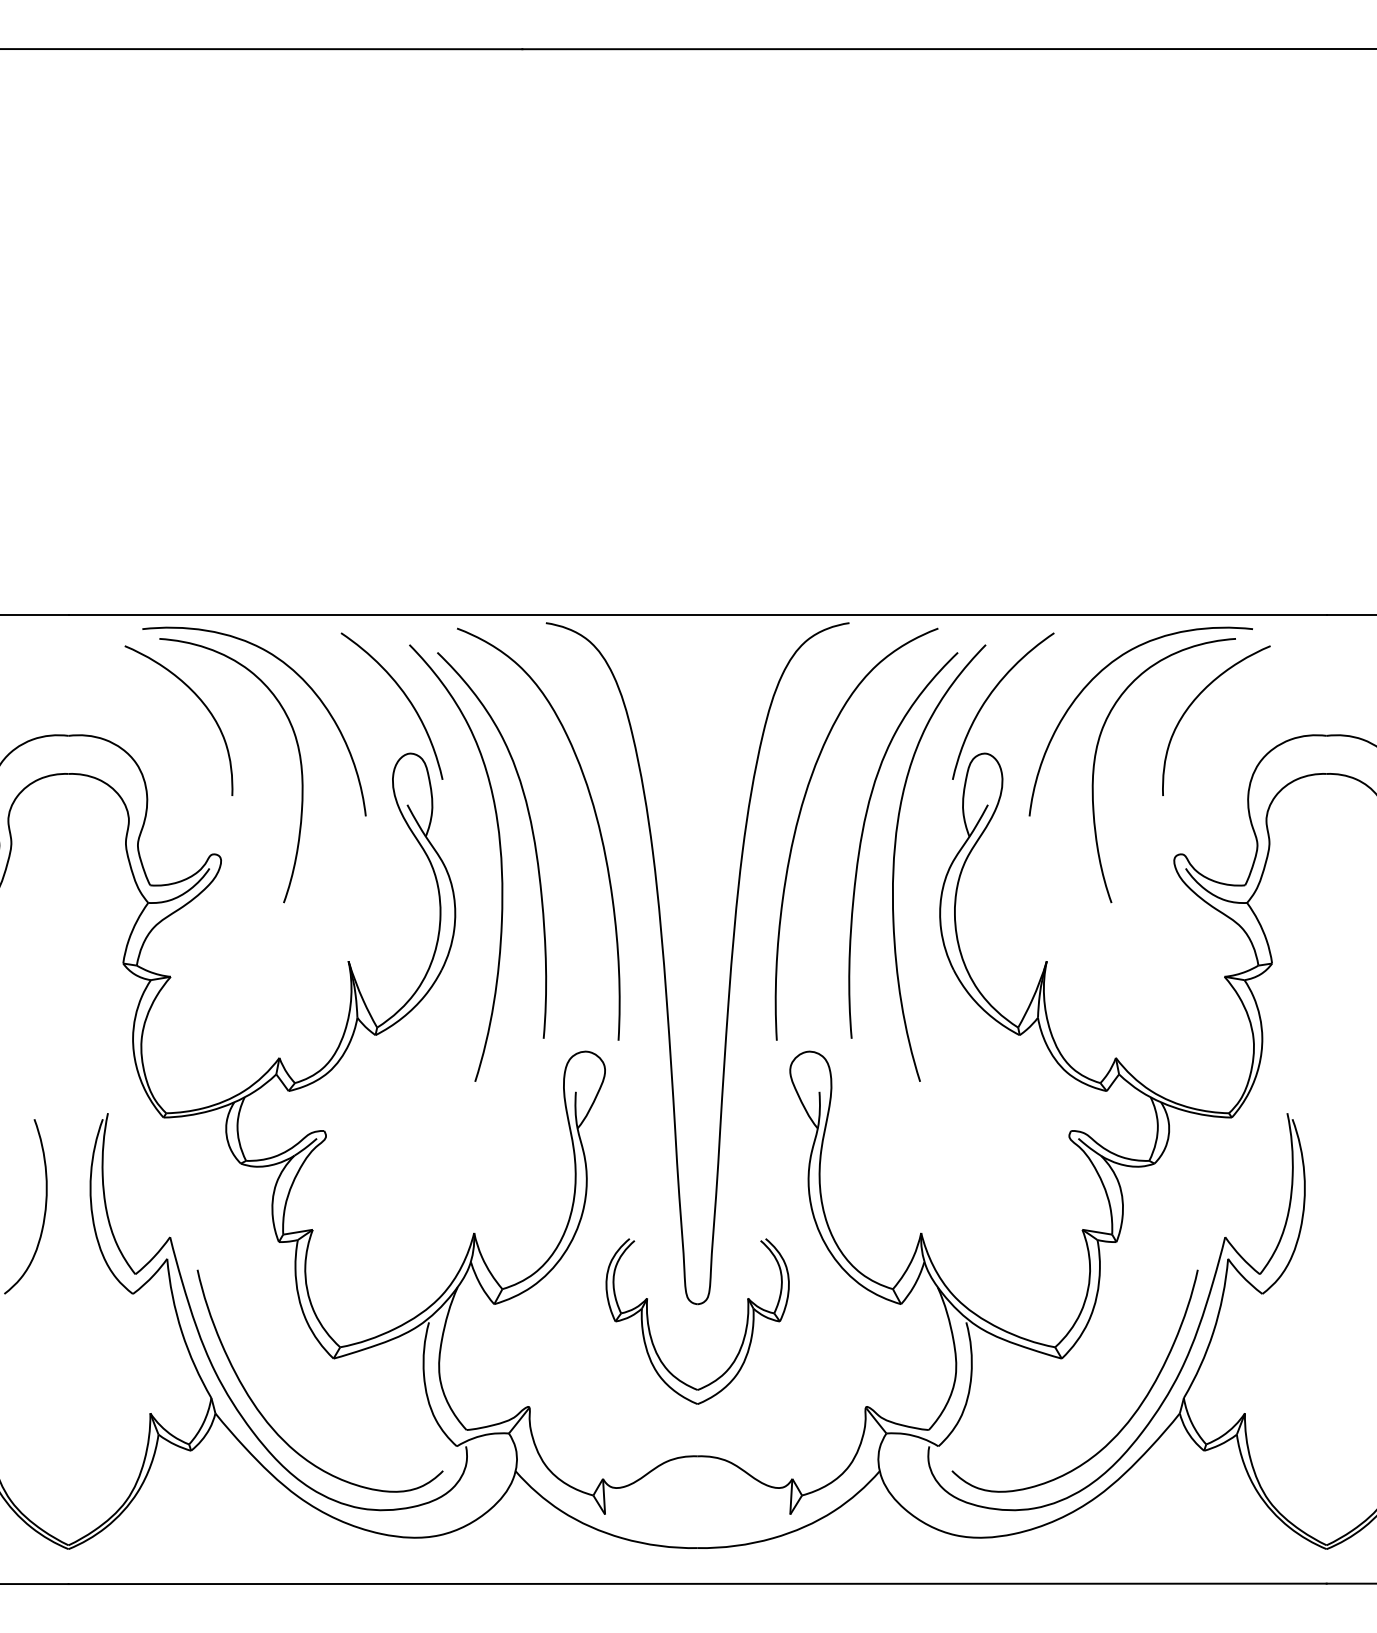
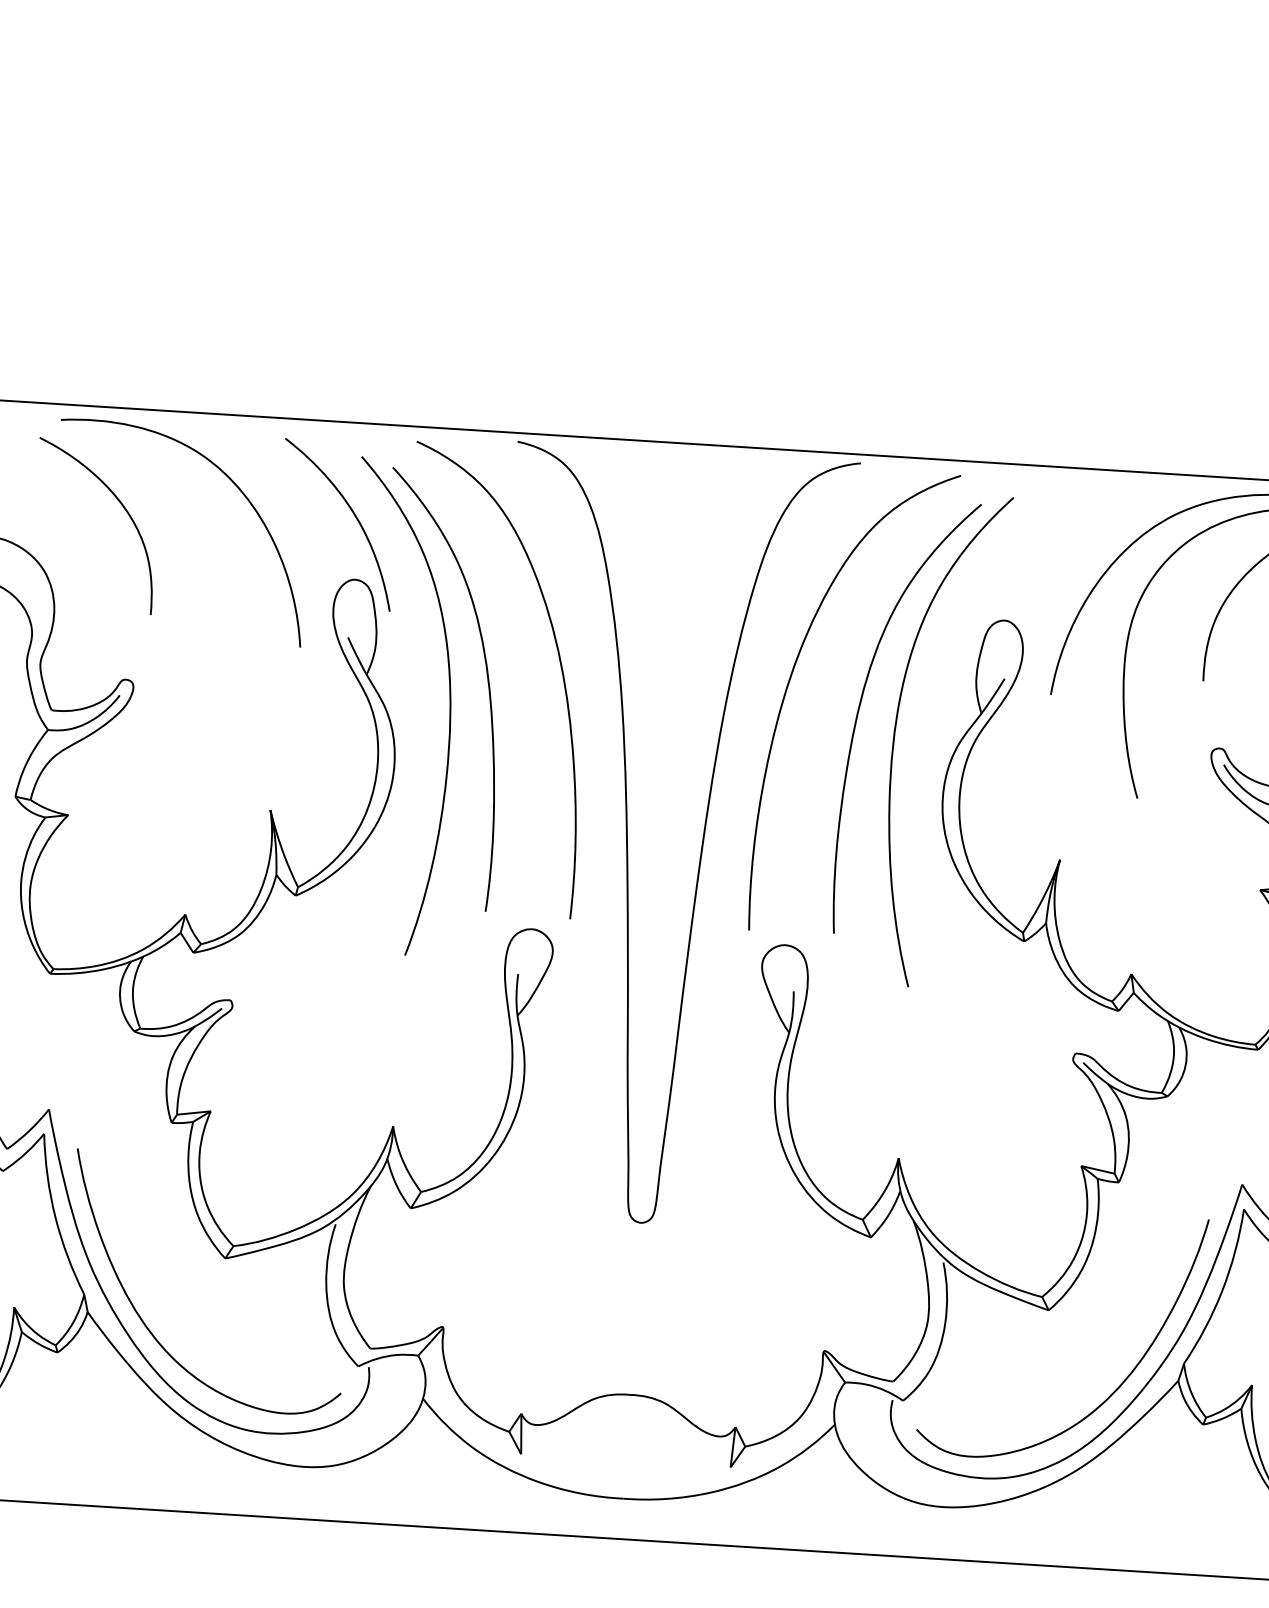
curve: (989, 697) -> (1014, 557), removed
curve: (299, 760) -> (229, 579), removed
part: (650, 1330) -> (585, 1249), removed

